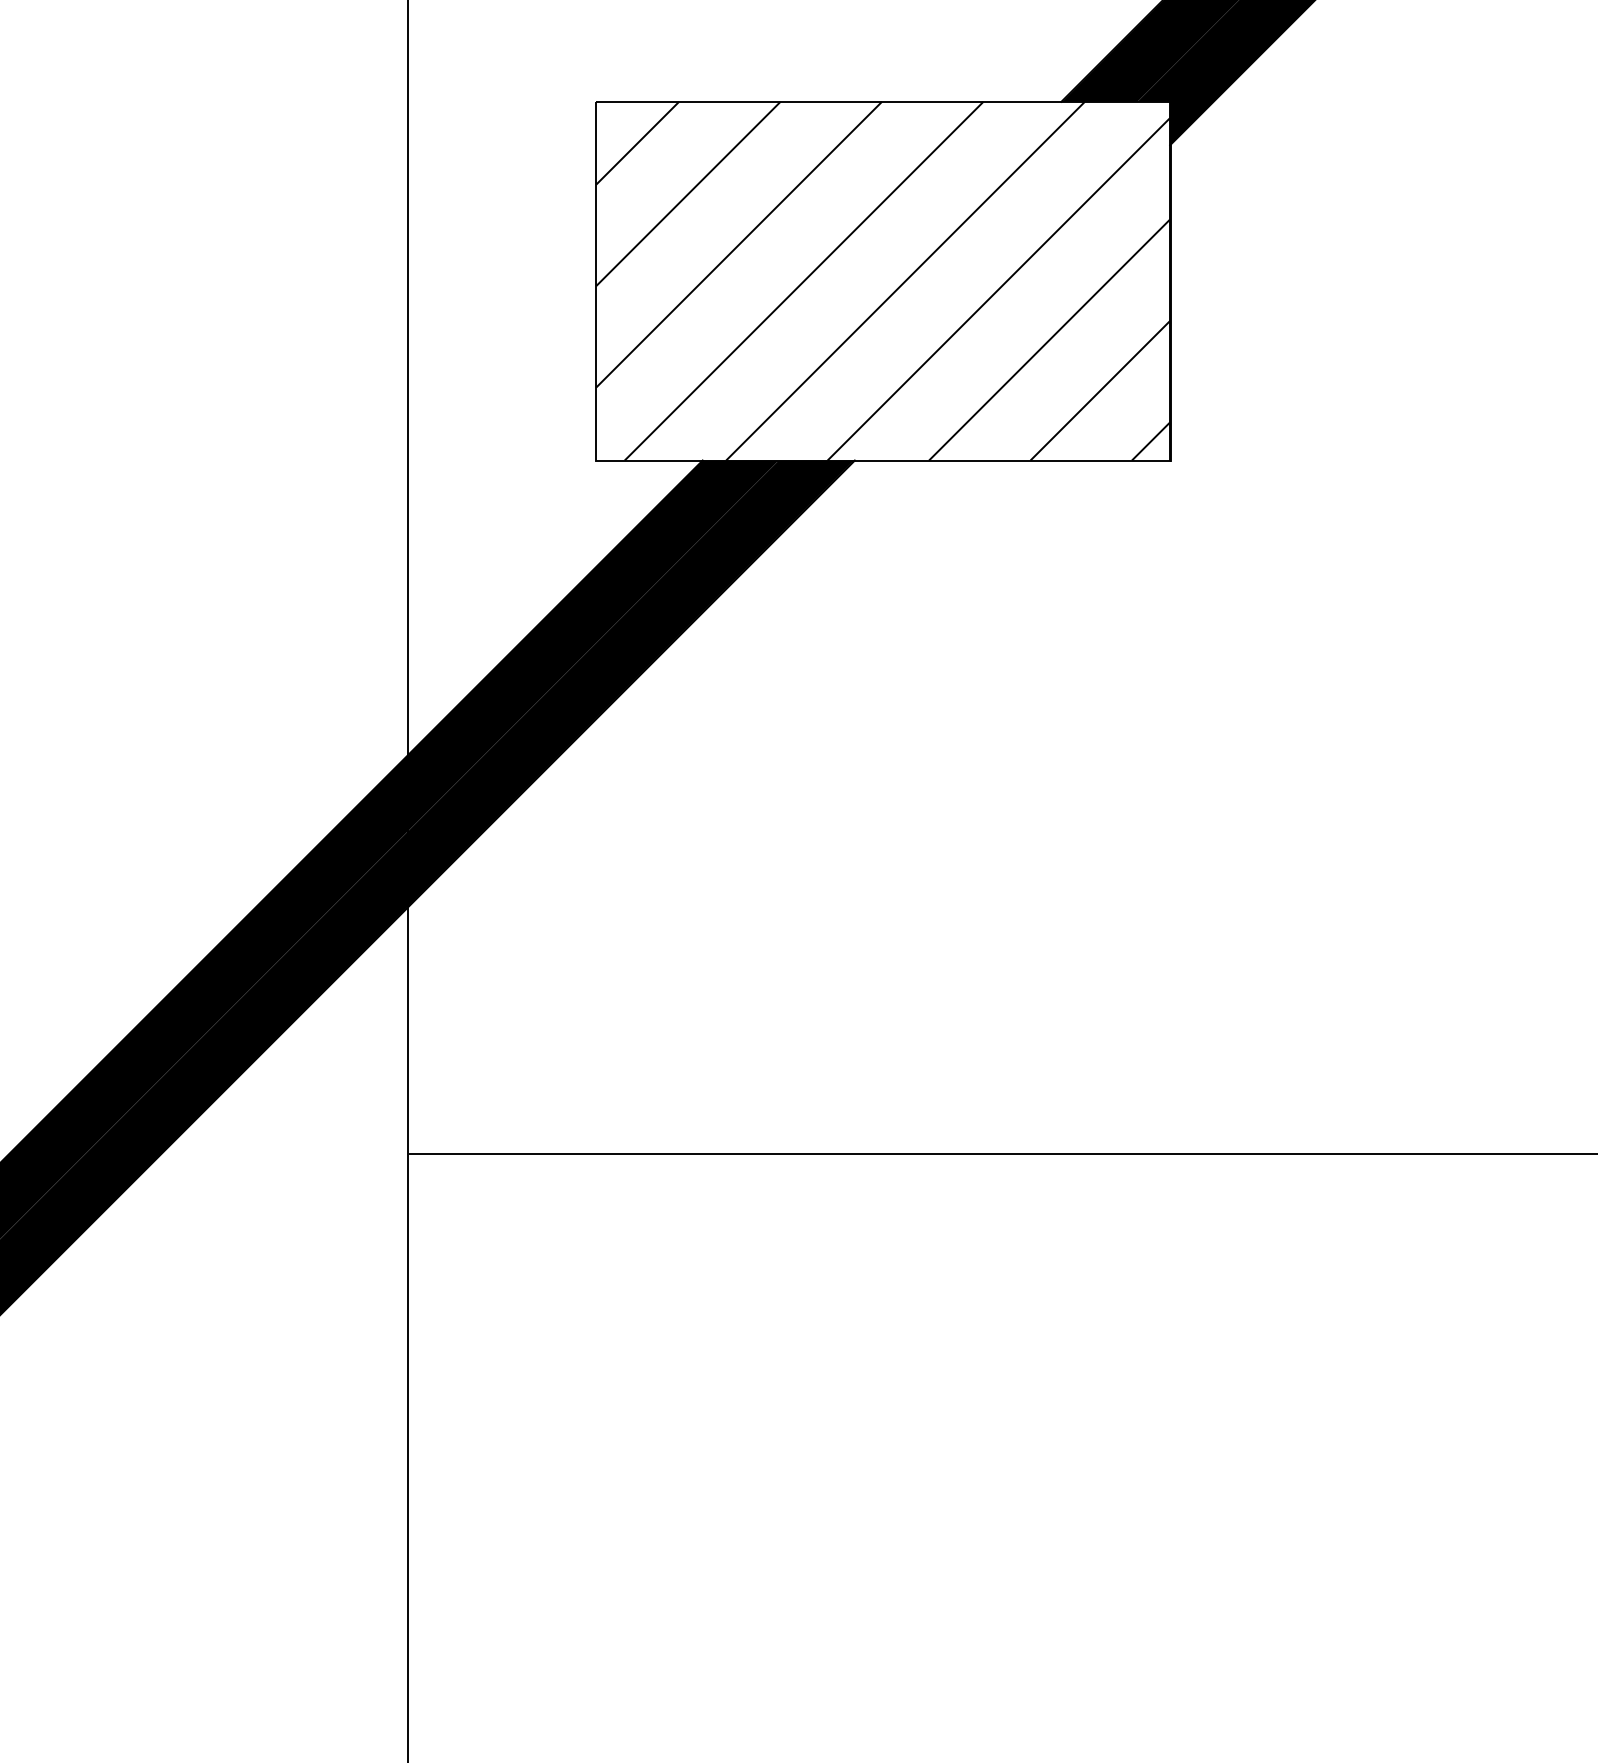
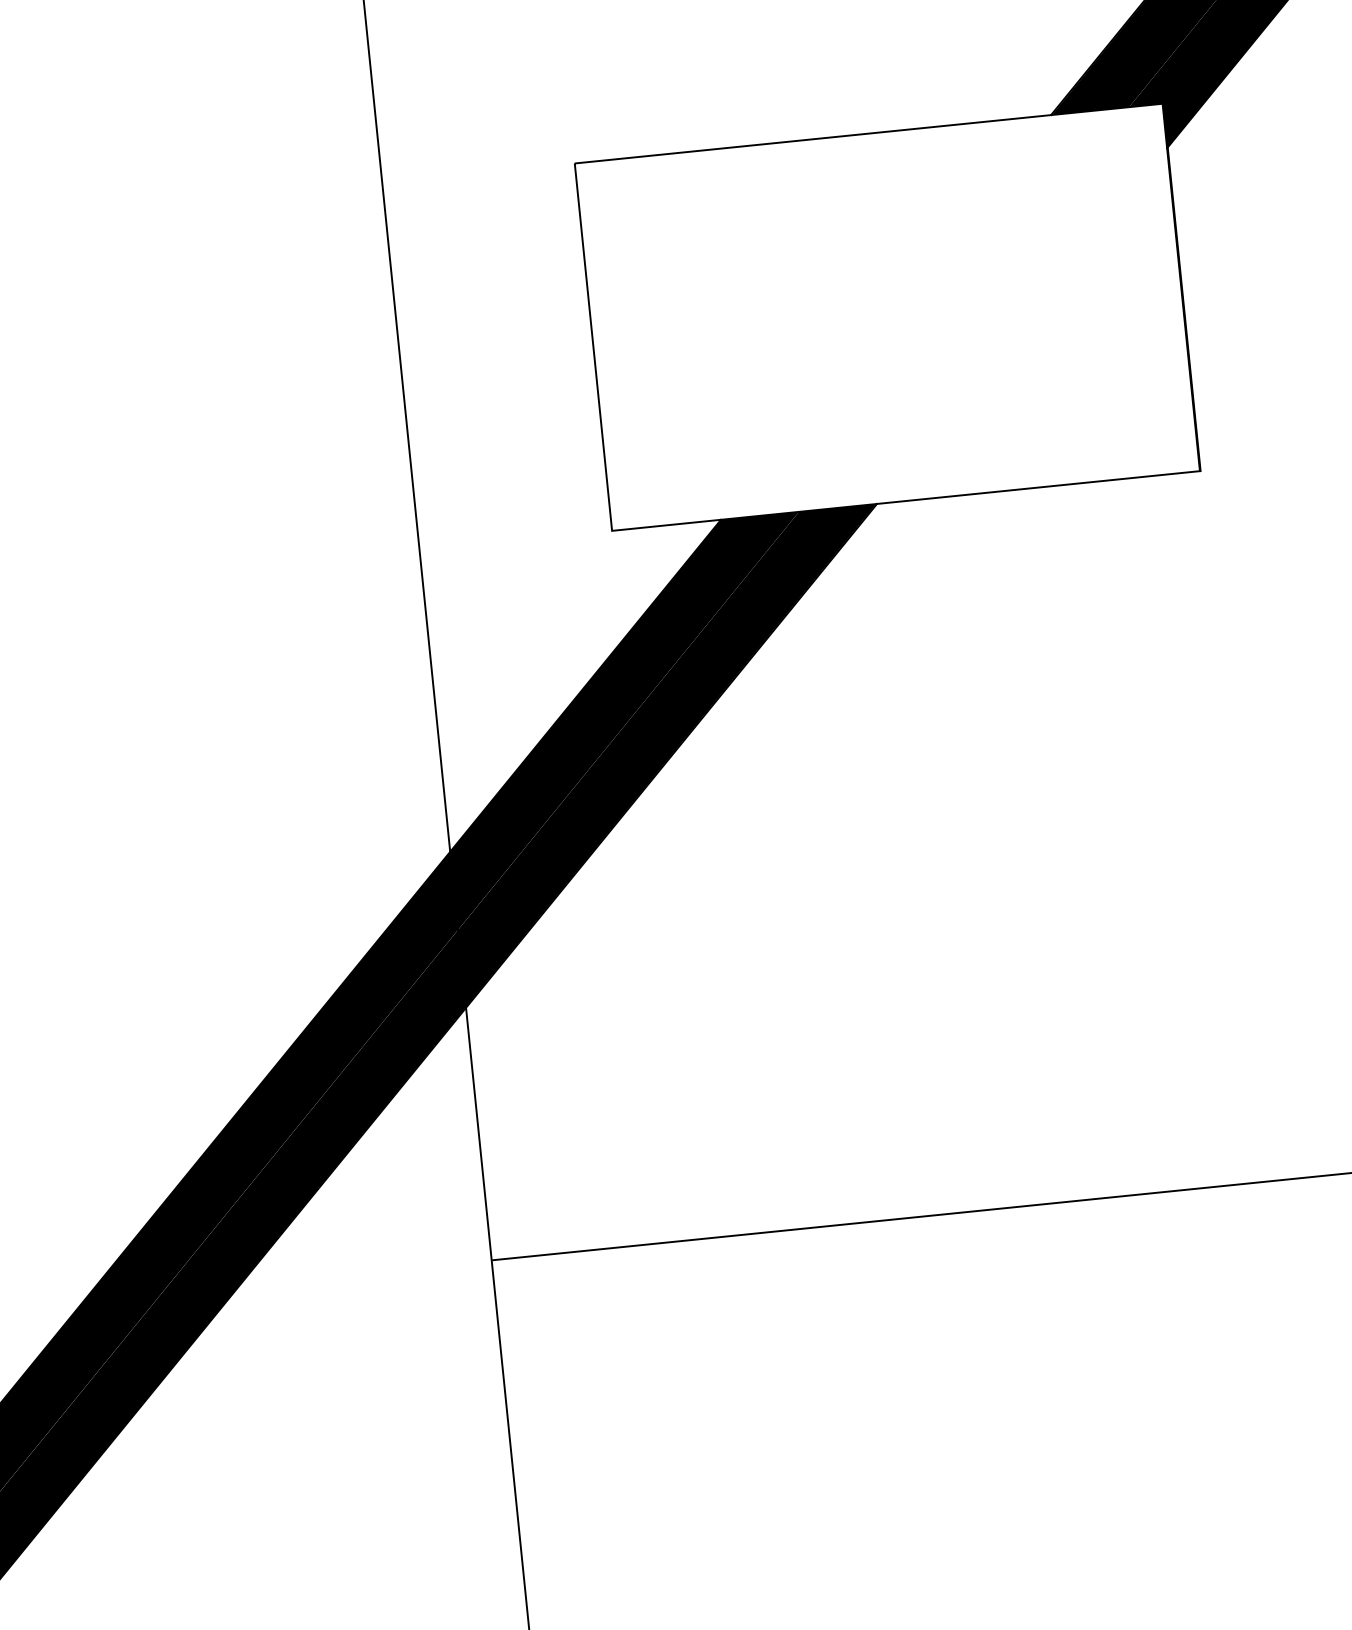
hatch: (883, 280) -> (887, 316), removed

